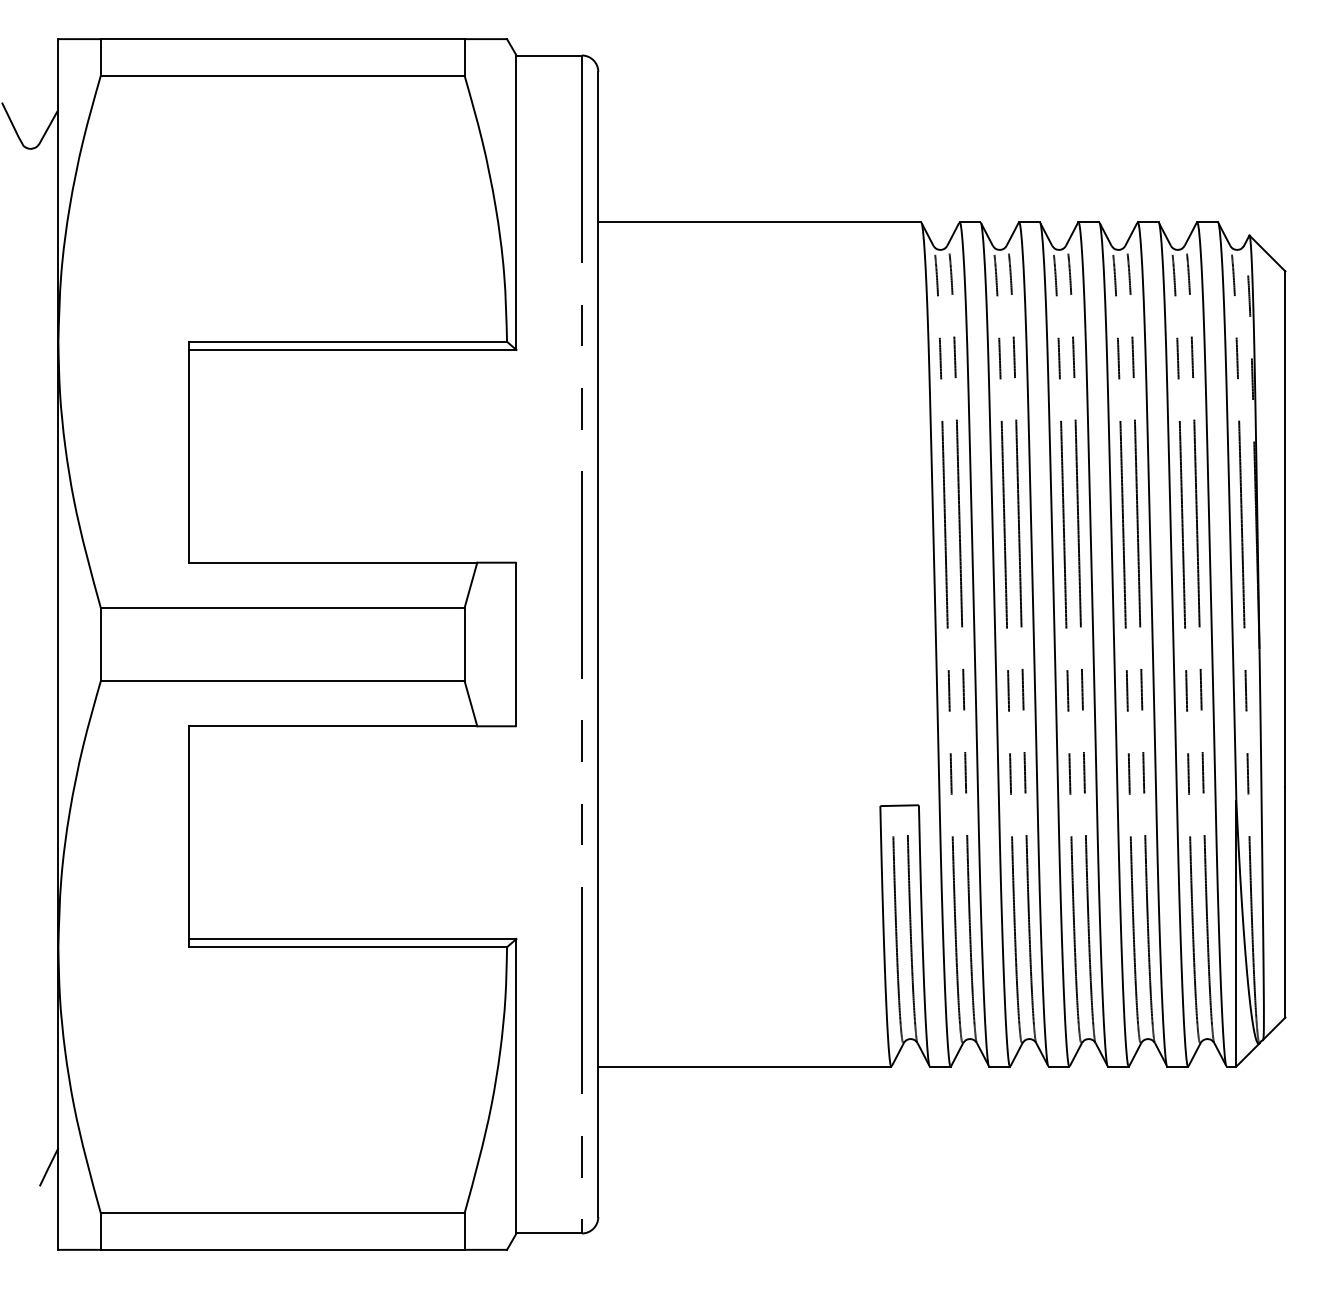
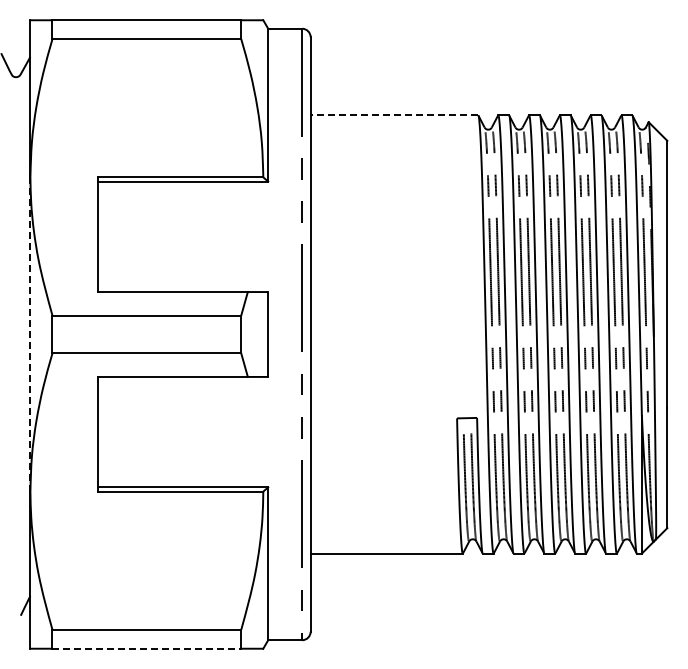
line: (759, 222) -> (394, 115), solid -> dashed
line: (58, 644) -> (30, 334), solid -> dashed
line: (283, 1249) -> (147, 648), solid -> dashed

